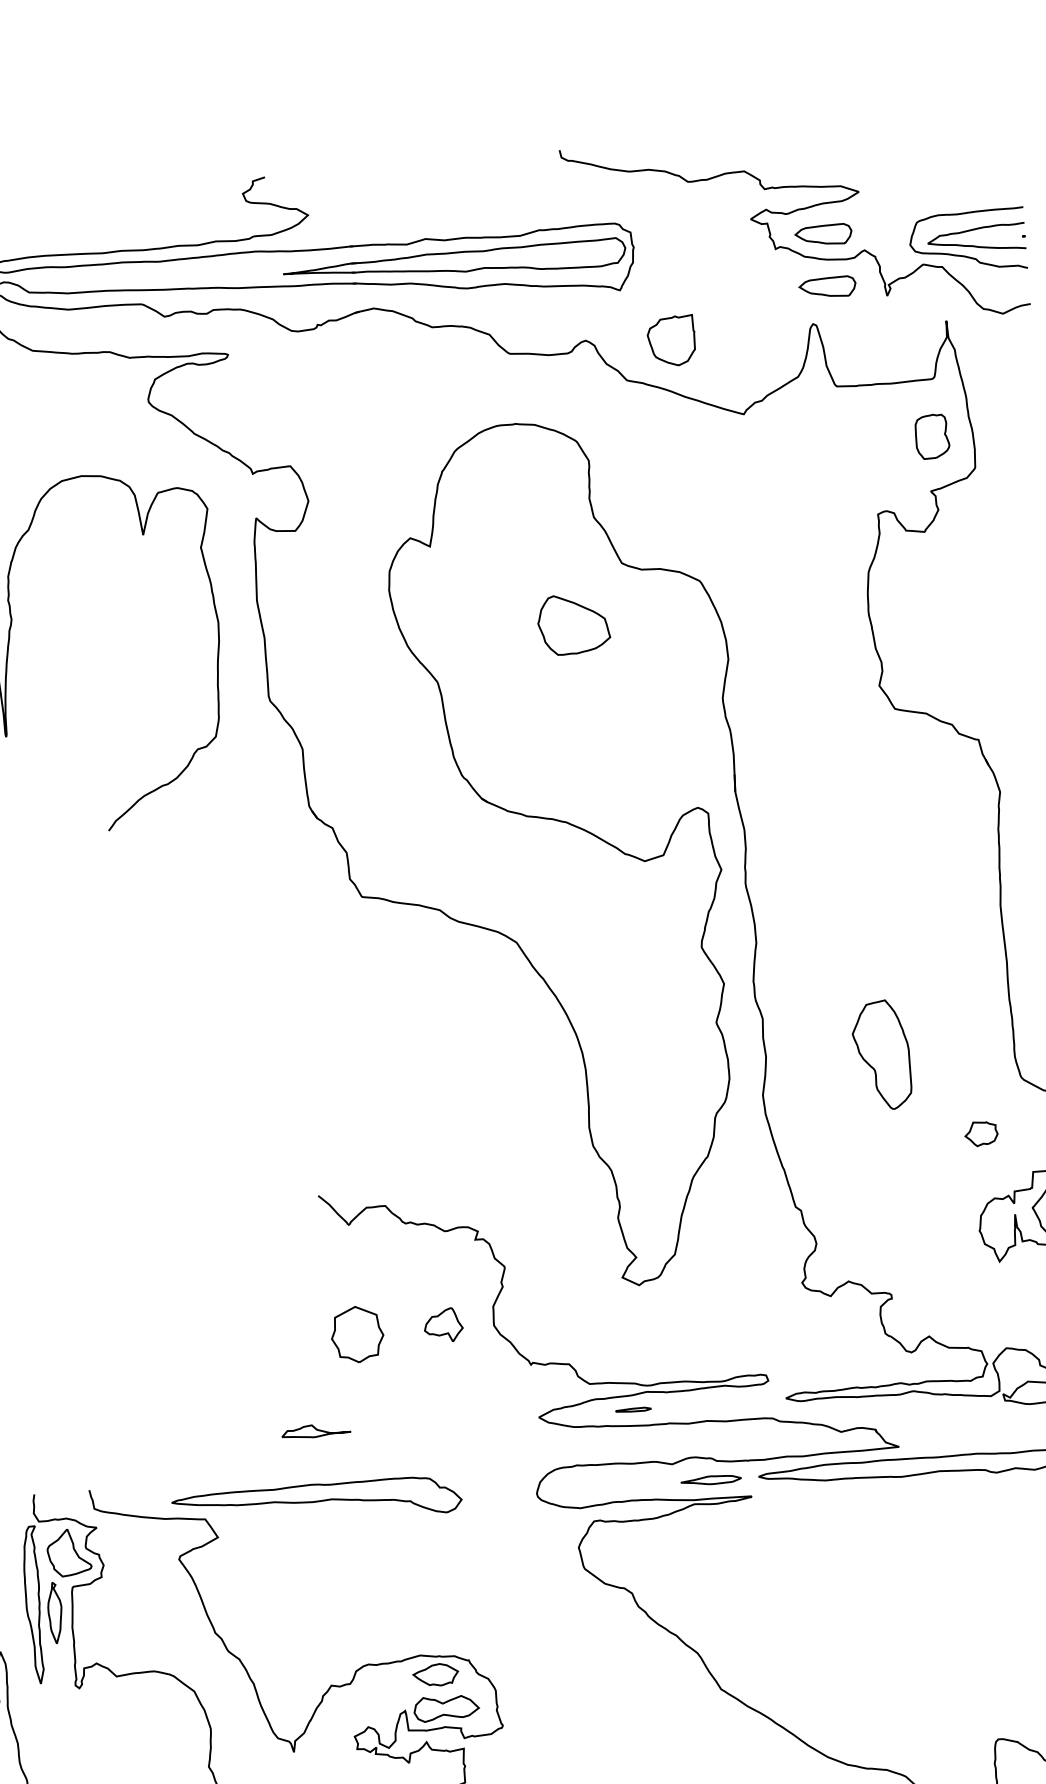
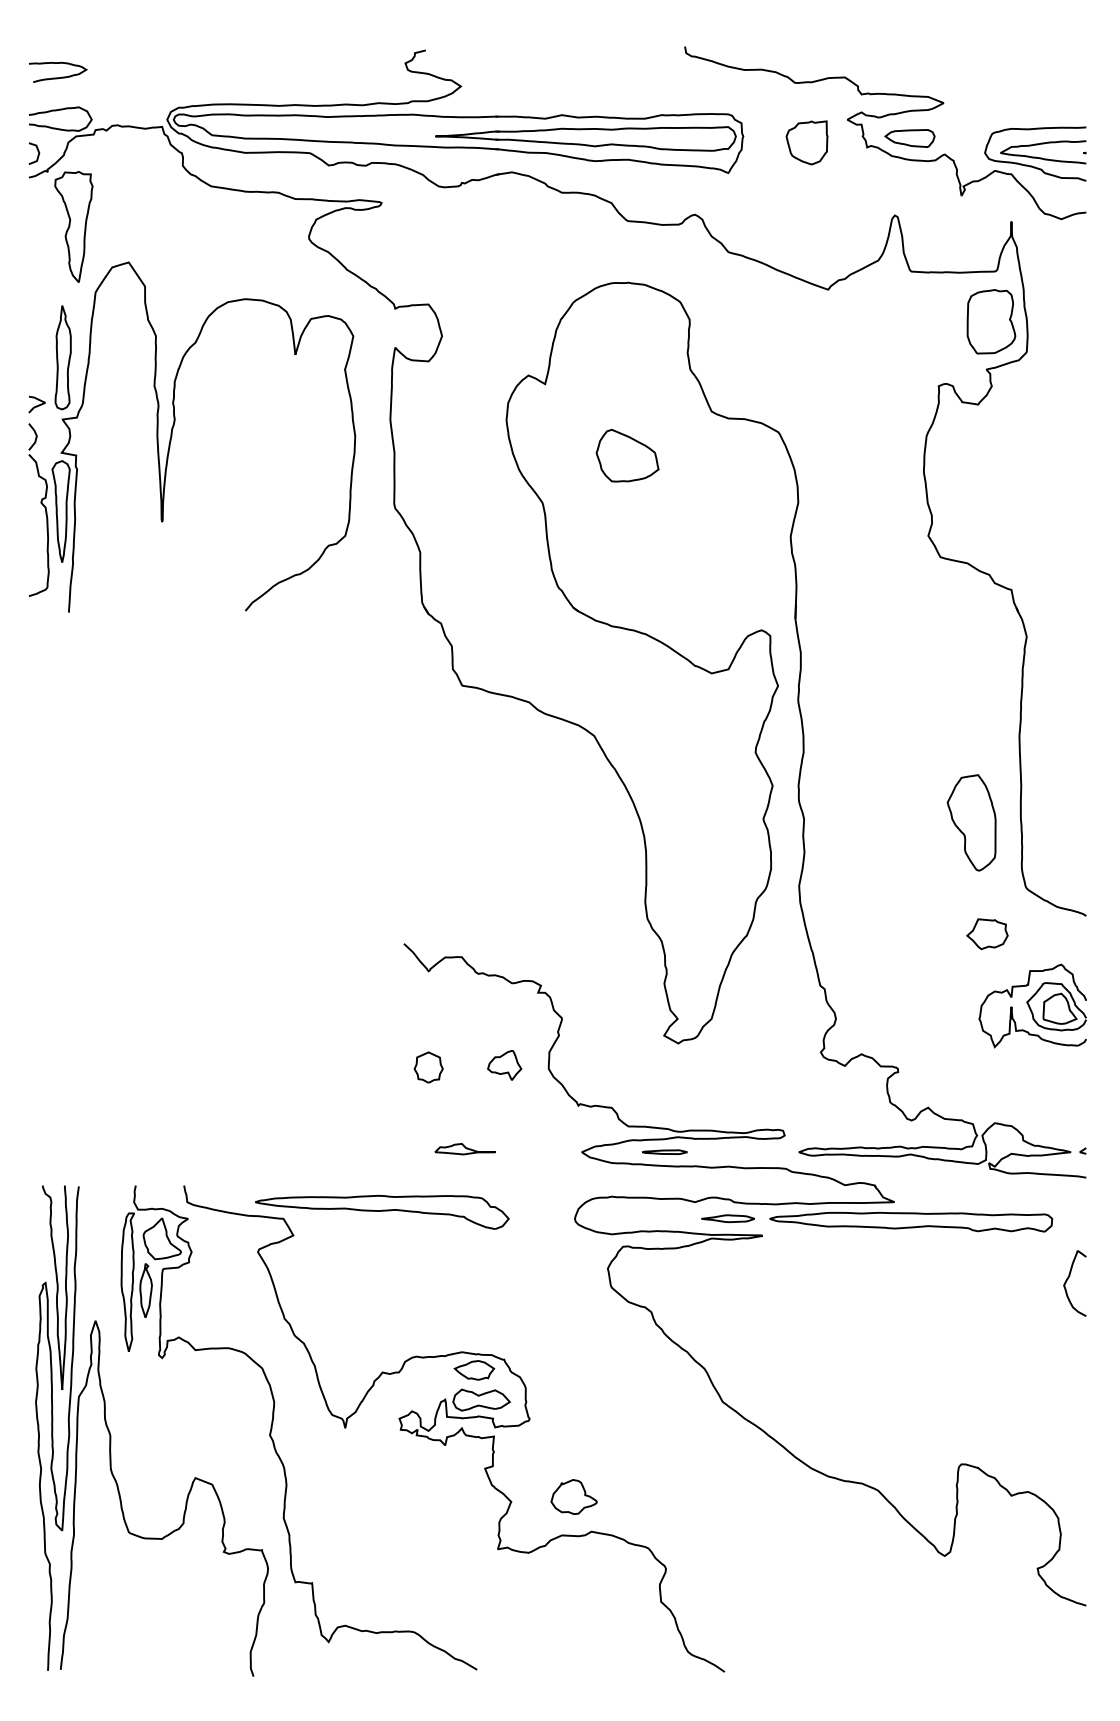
part: (827, 287) -> (909, 184), removed
part: (670, 340) -> (806, 142), moved
part: (932, 436) -> (991, 321), size x1.67
part: (573, 624) -> (627, 455), moved
part: (881, 1054) -> (971, 822), moved
part: (981, 1134) -> (987, 934), size x1.43
part: (357, 1334) -> (428, 1067), size x0.62
part: (632, 1409) -> (664, 1151), size x1.43
part: (315, 1431) -> (464, 1149), moved

